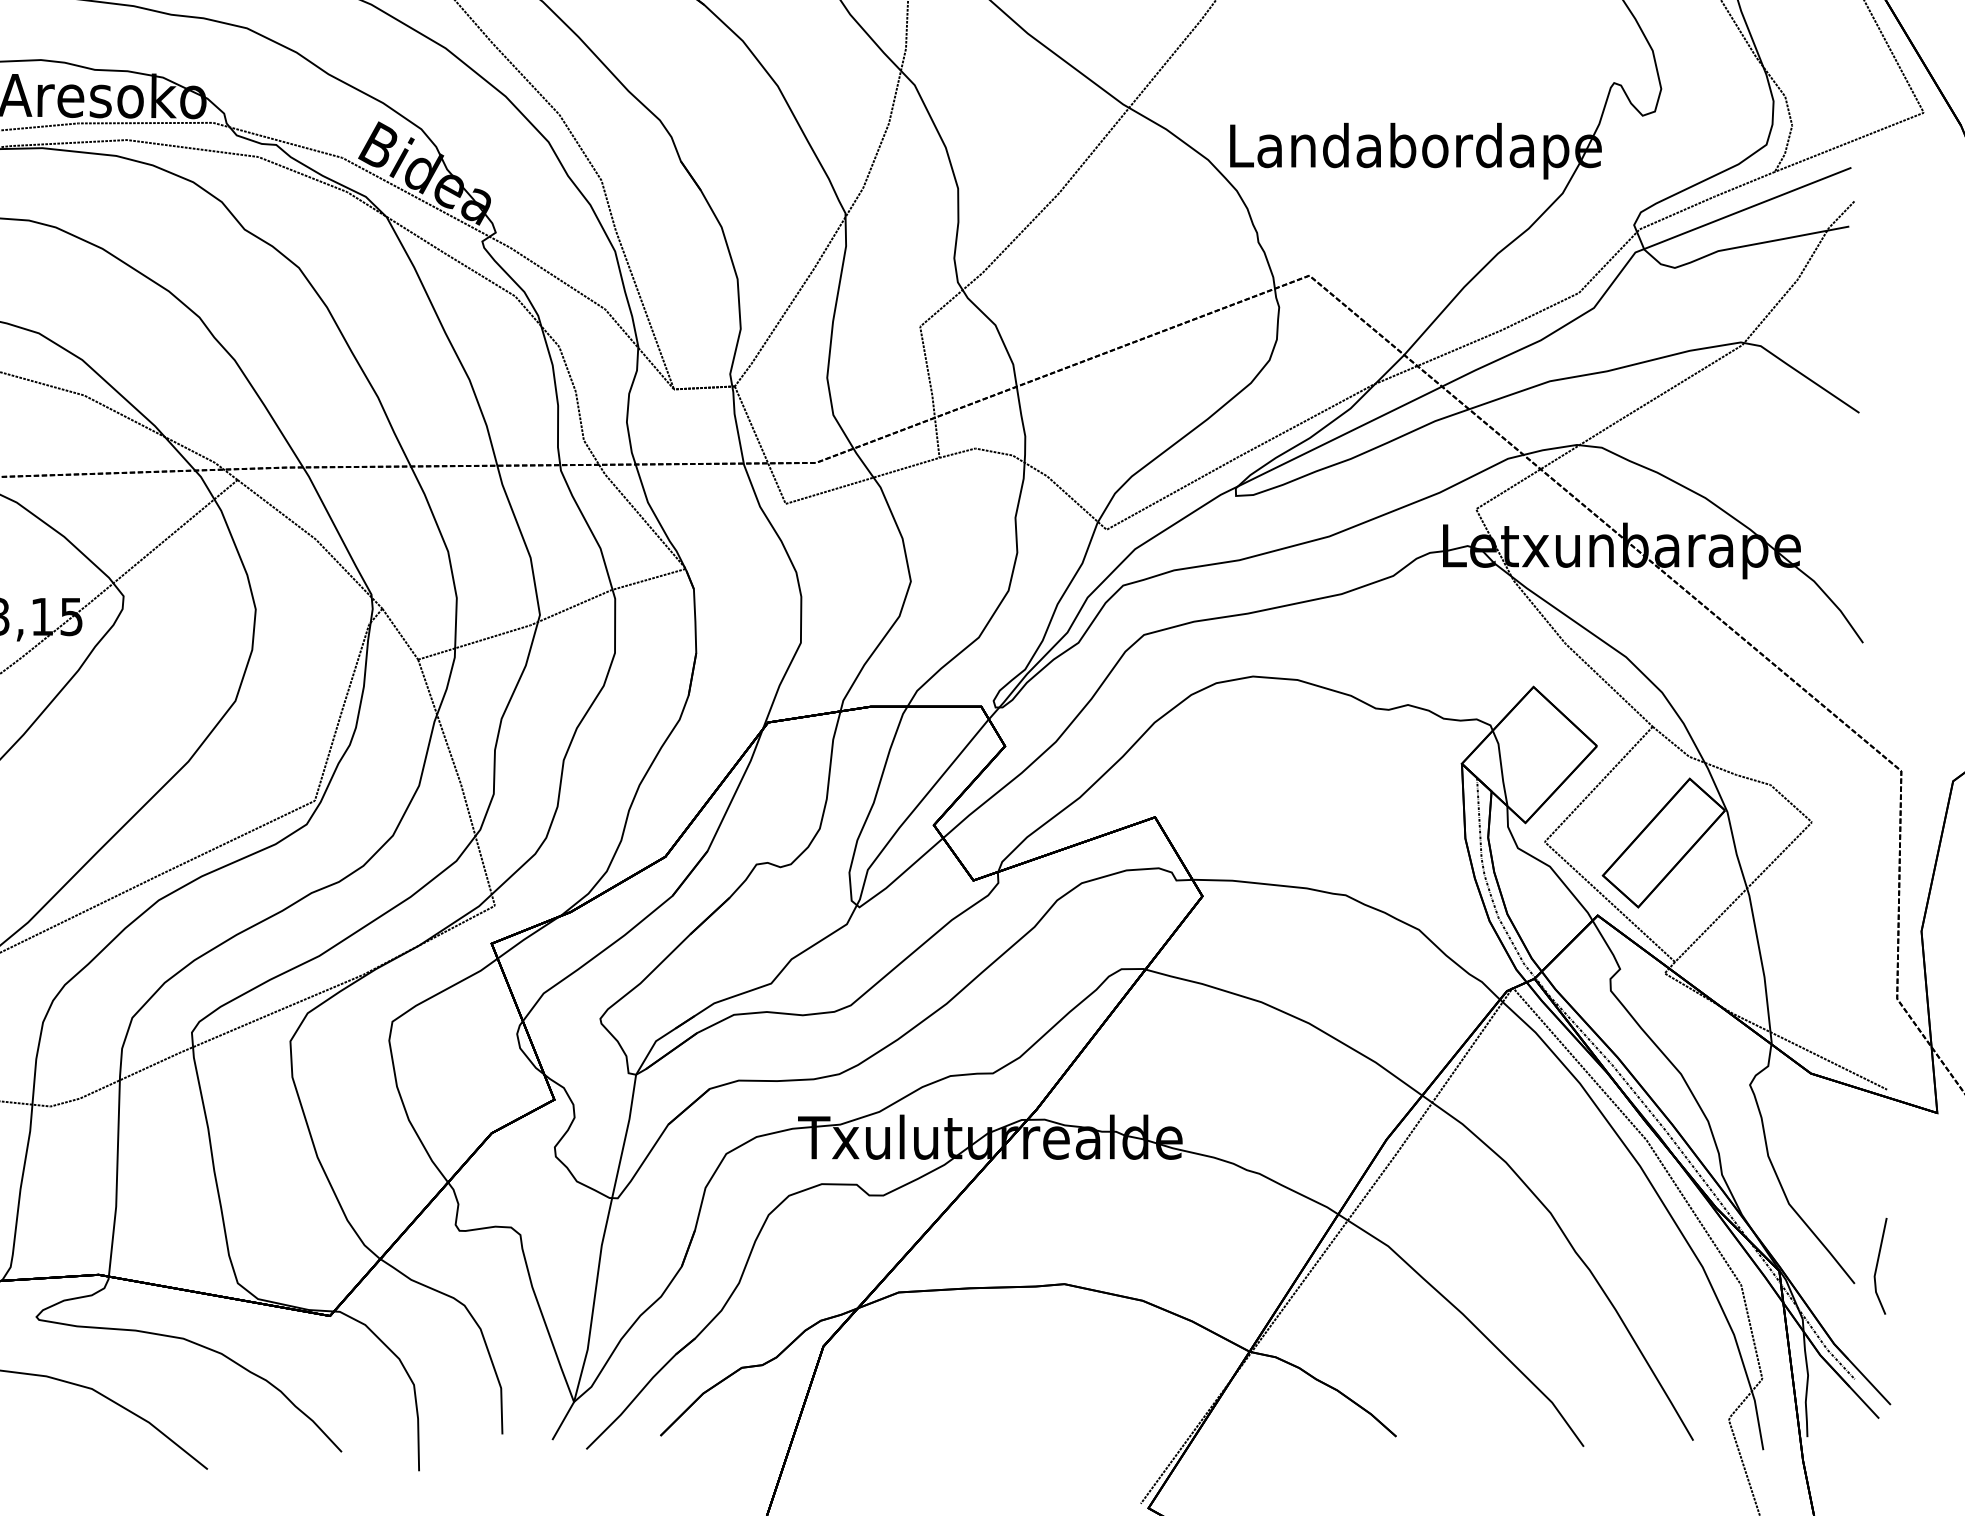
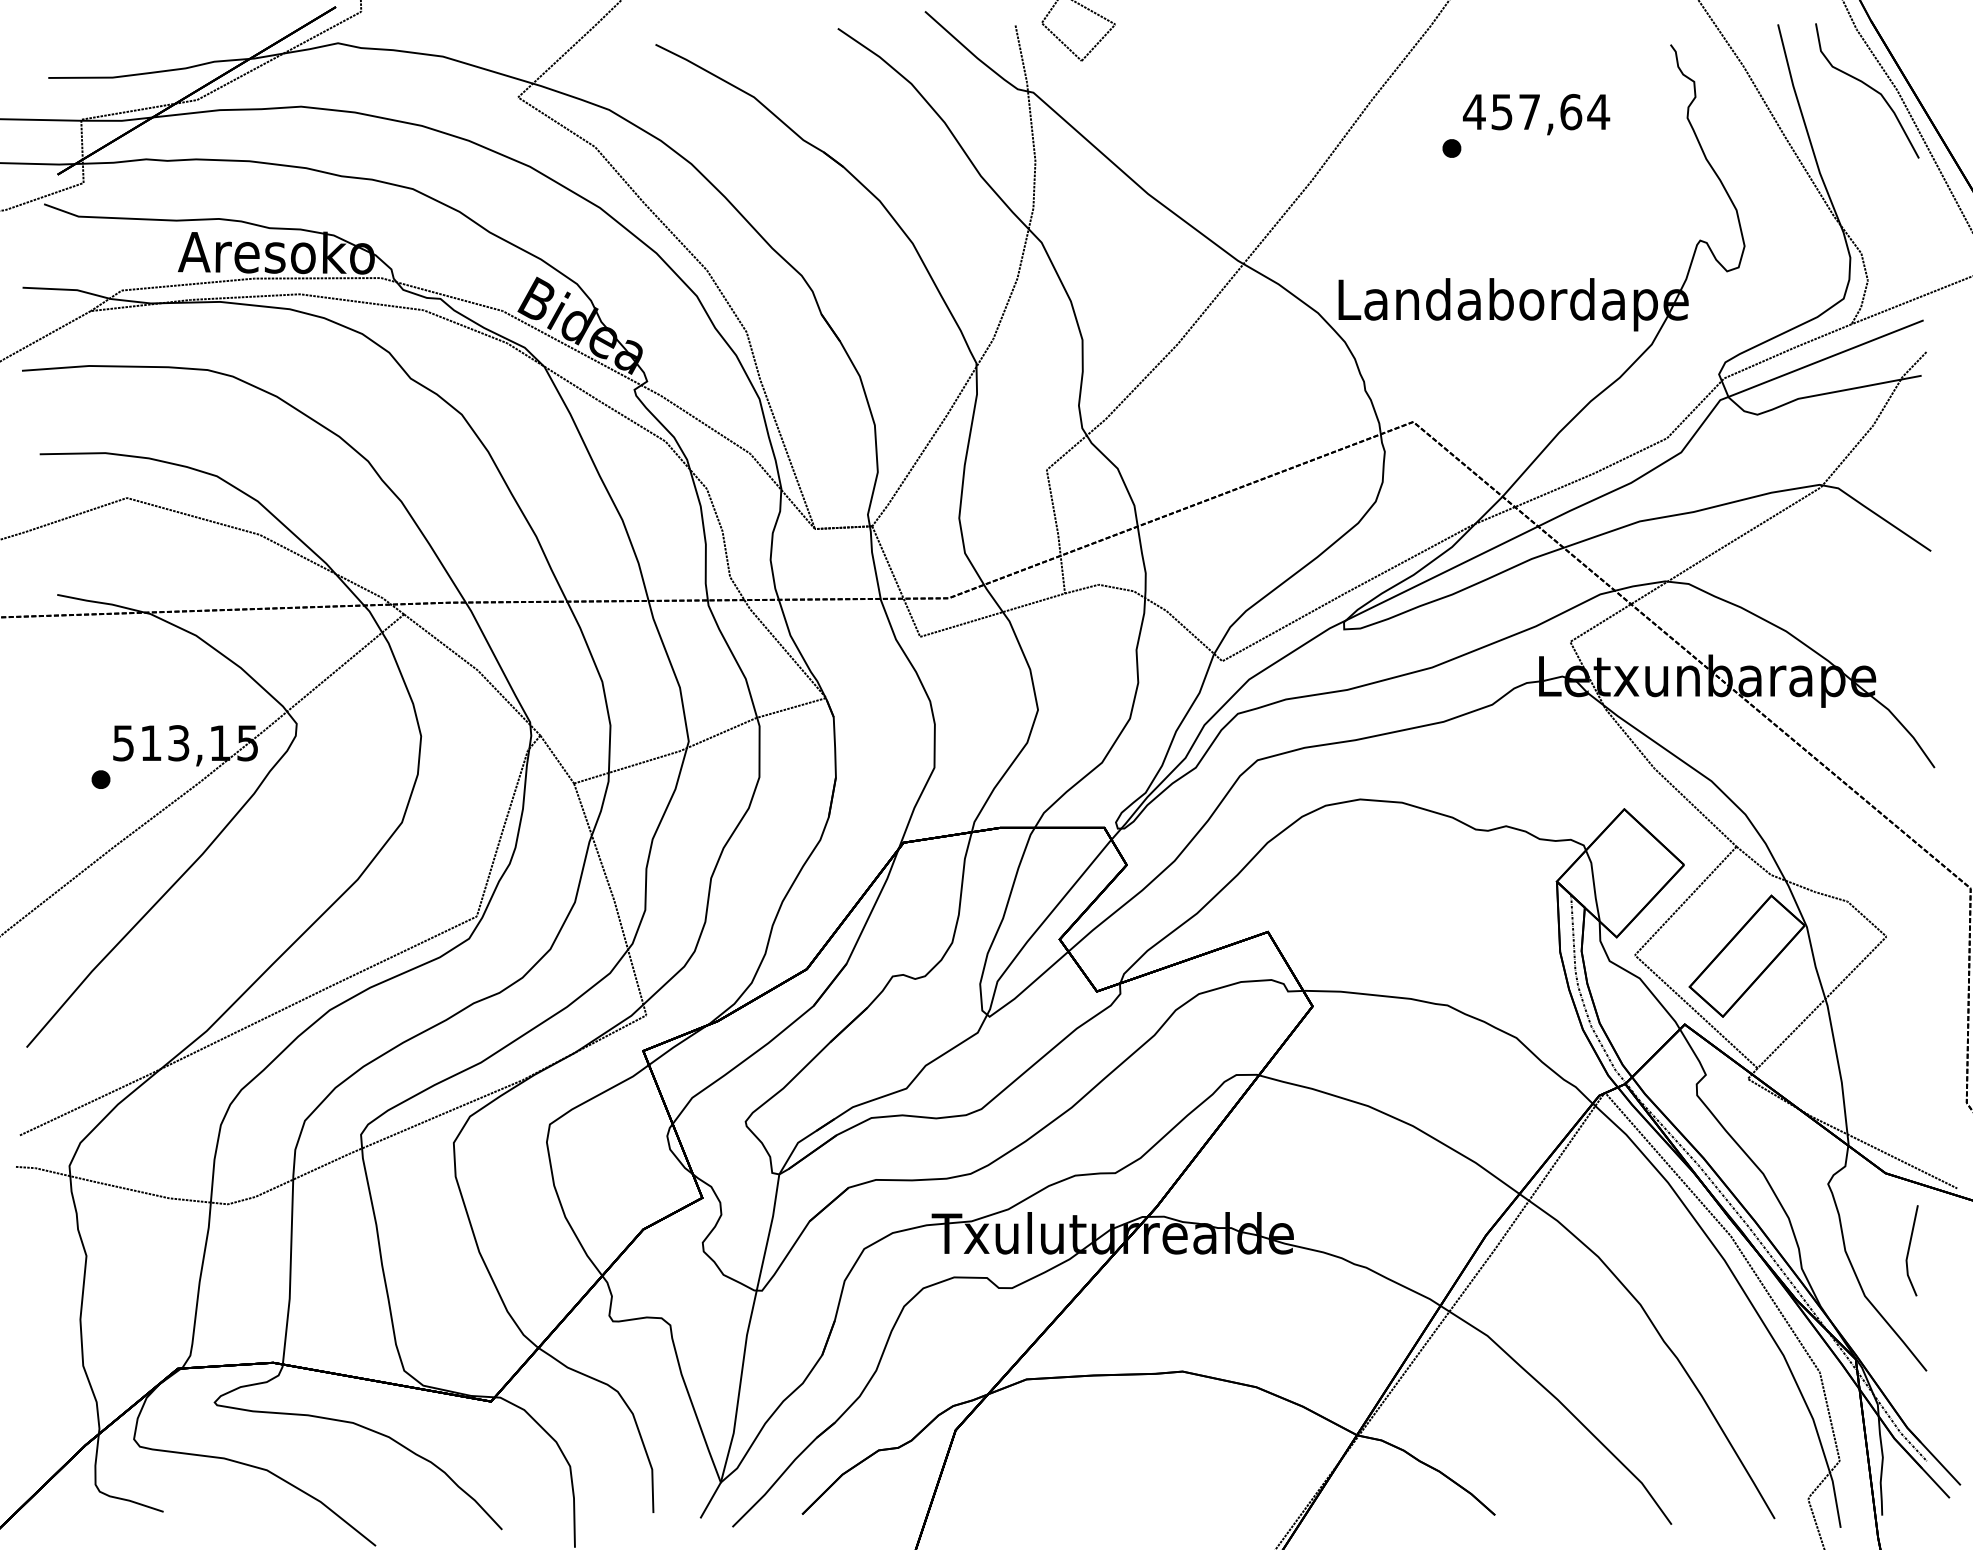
line: (1877, 1266) -> (1909, 1250), moved

